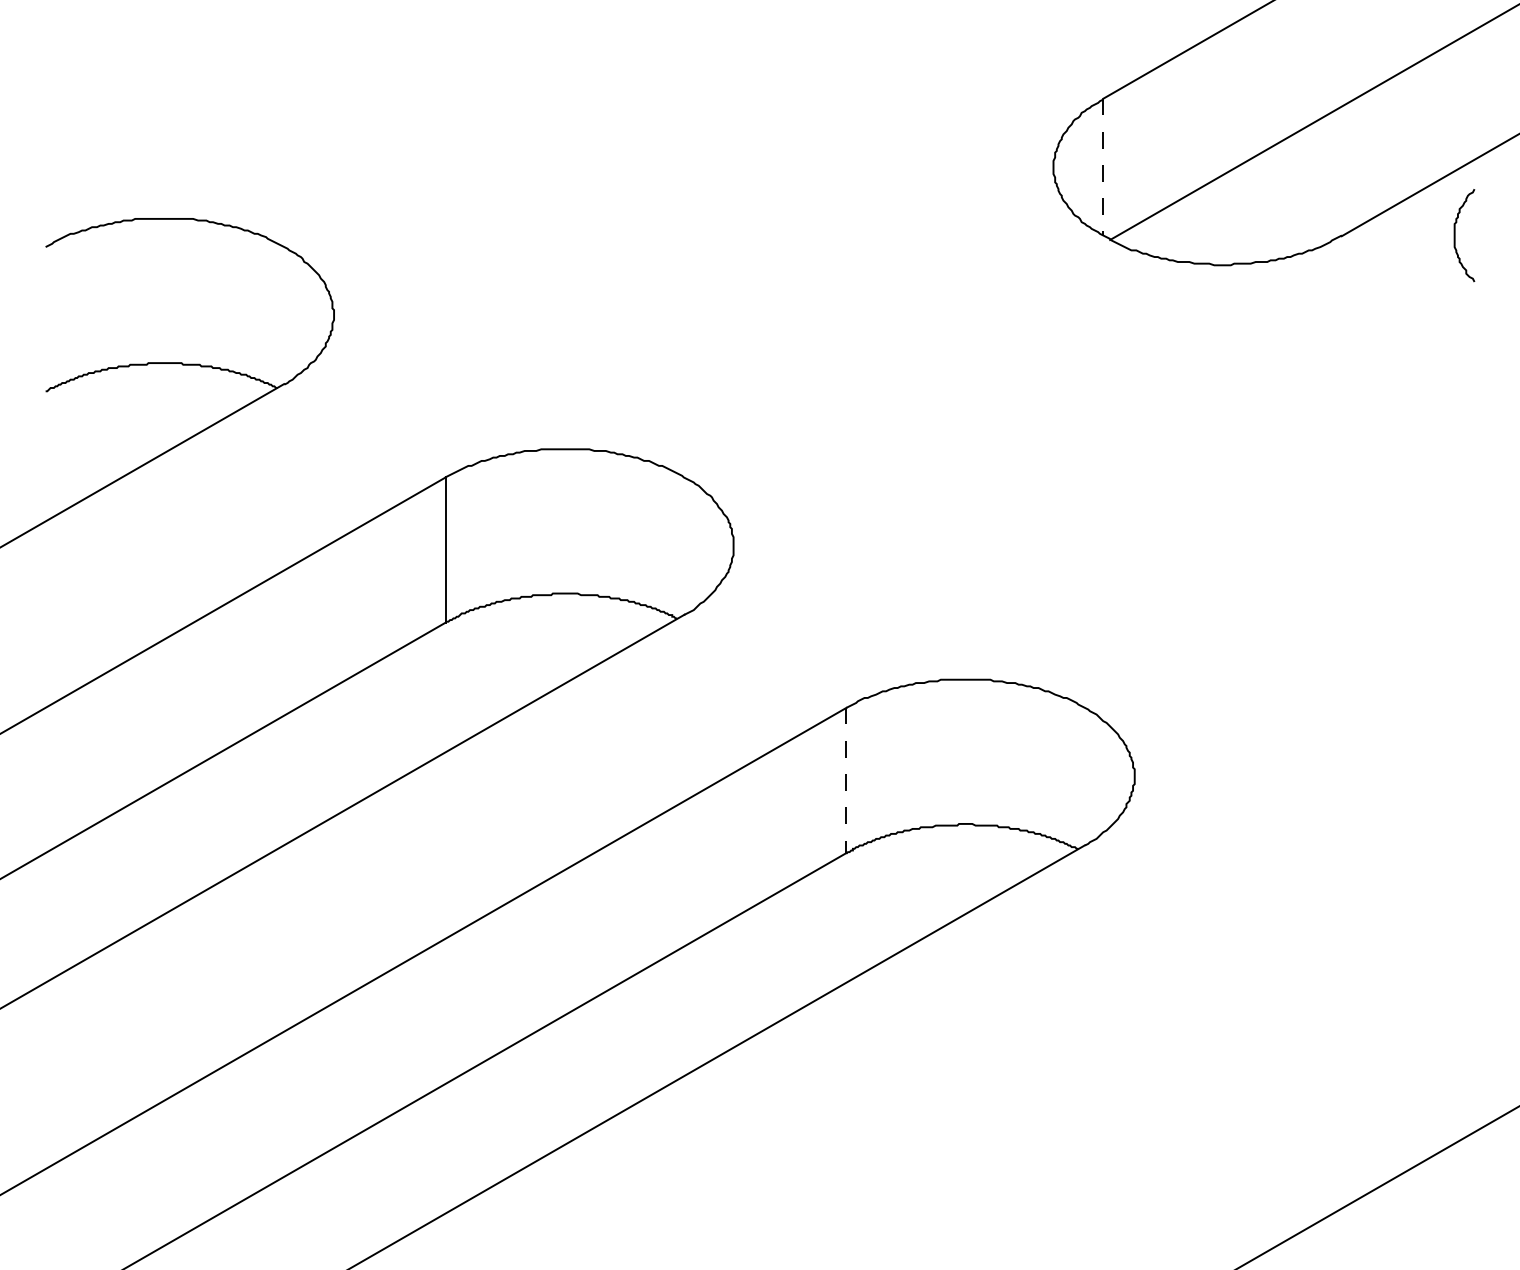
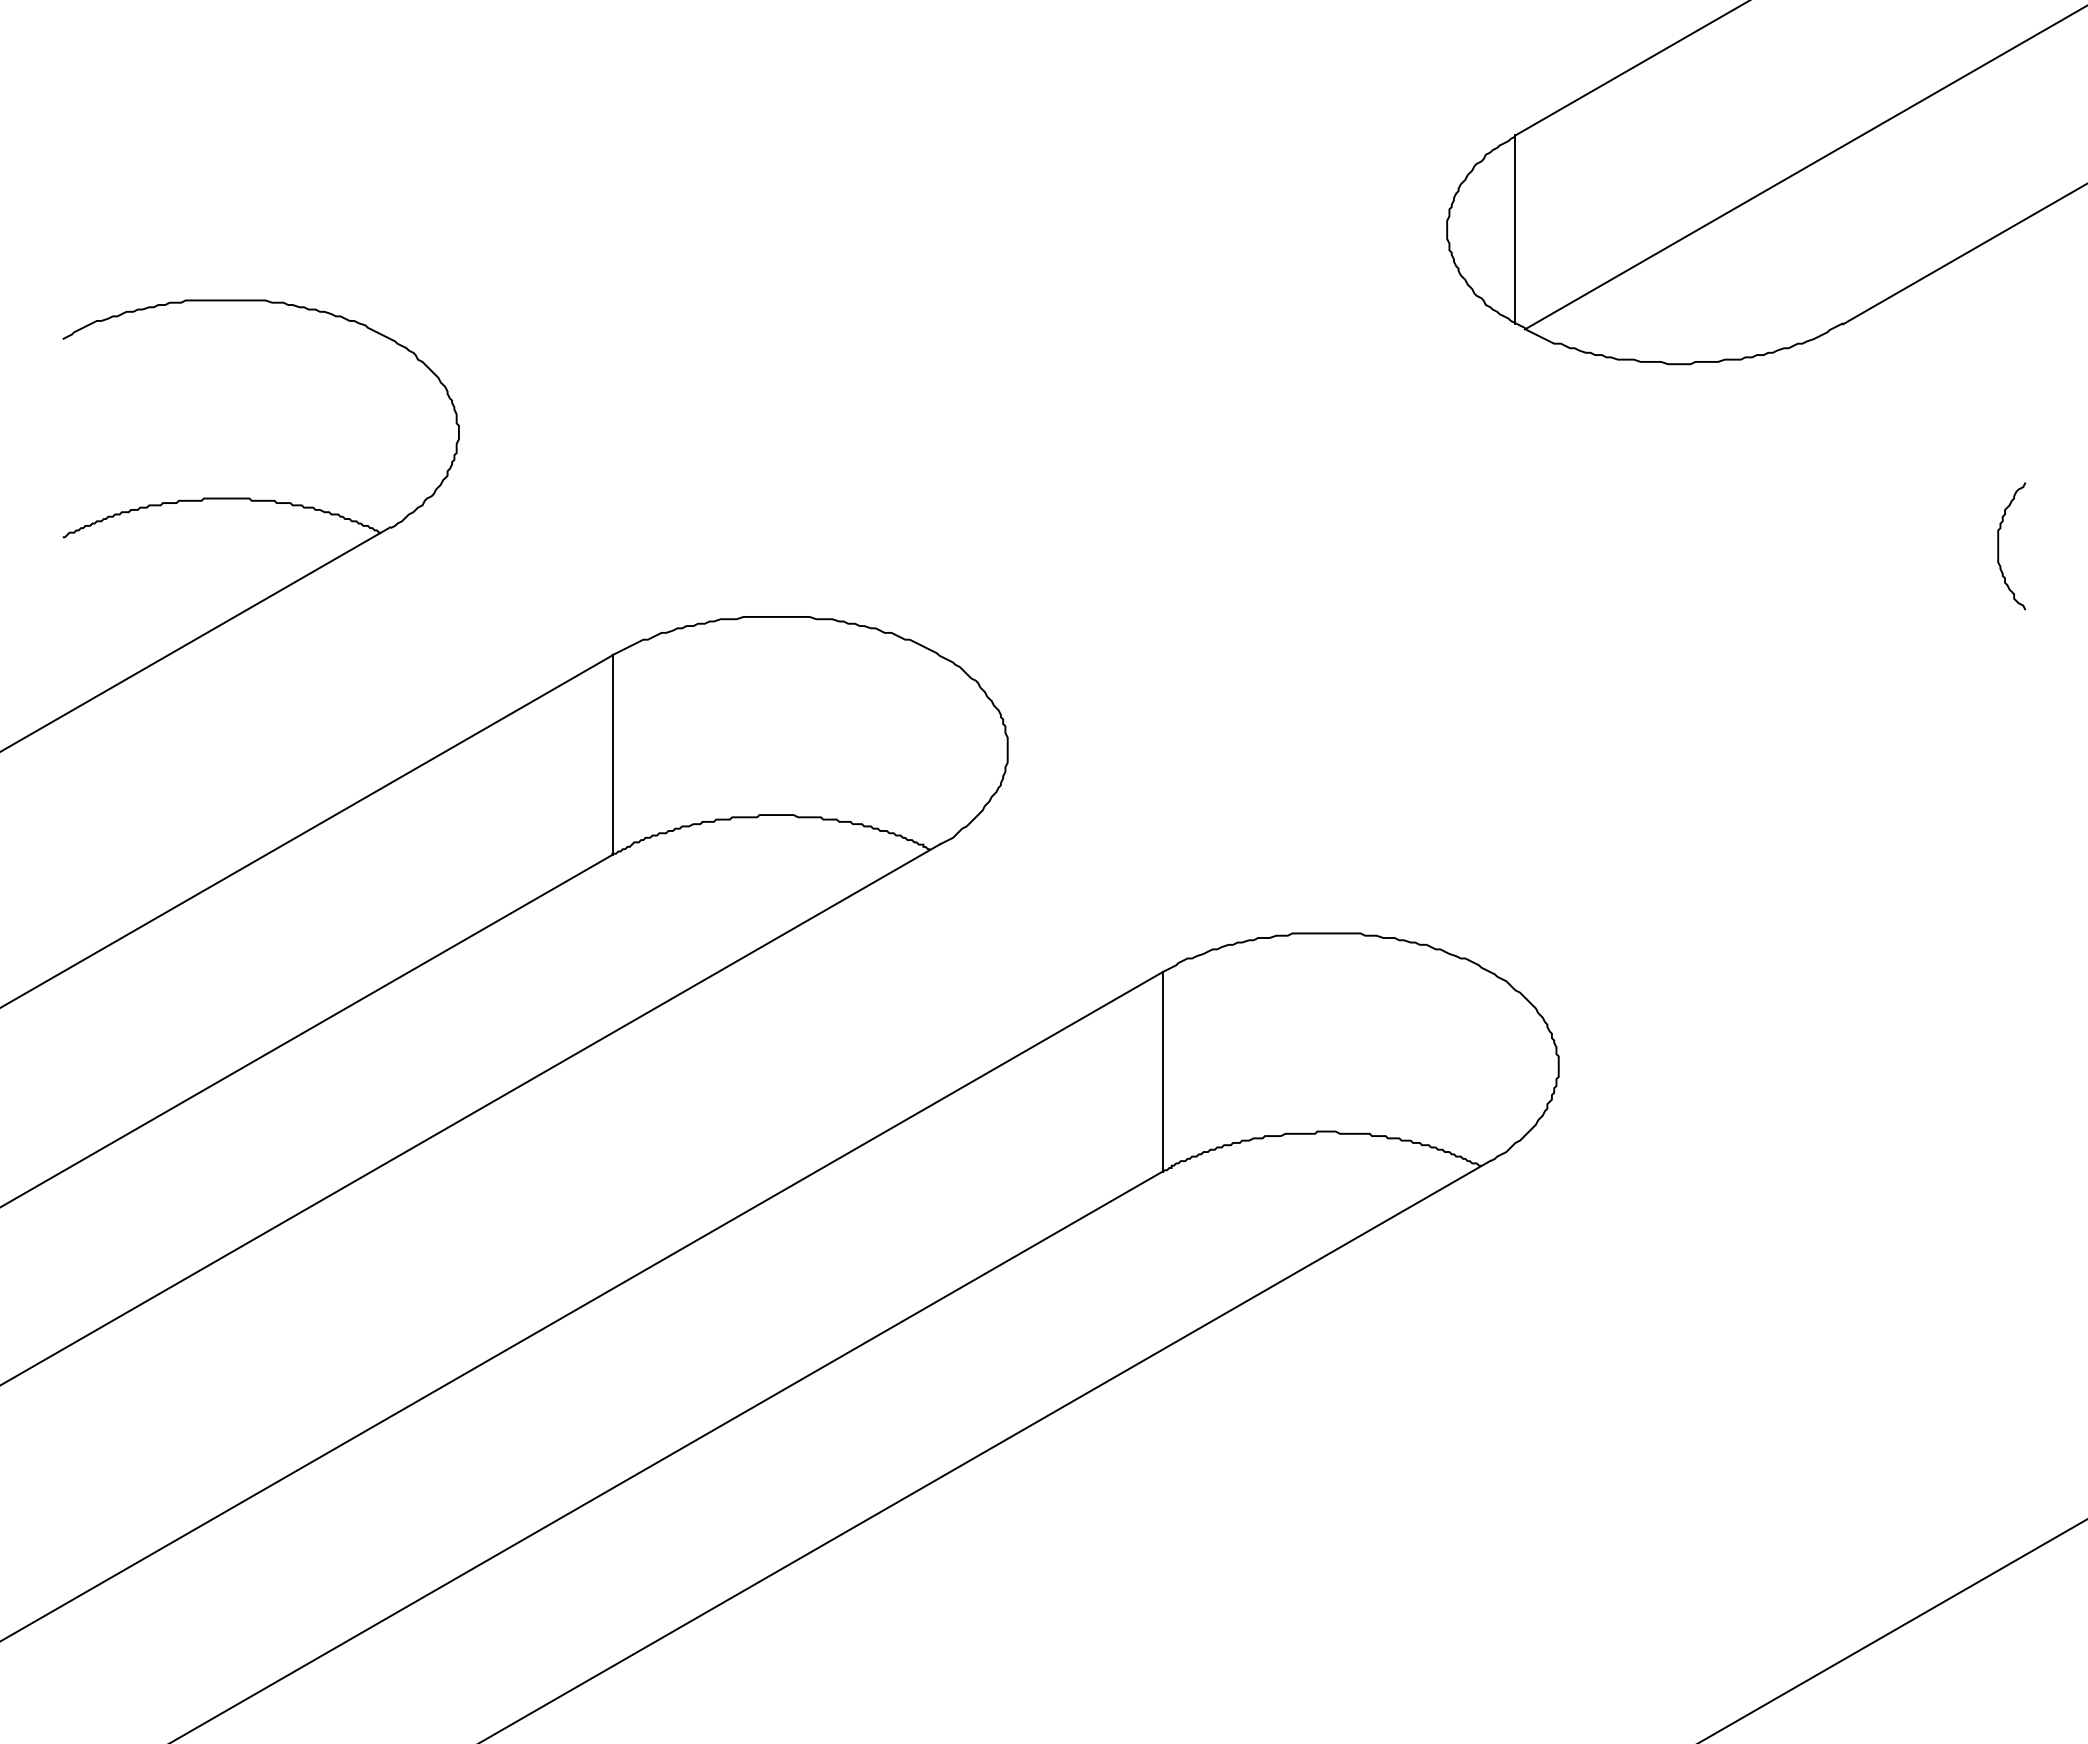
line: (1103, 167) -> (1515, 230), dashed -> solid
curve: (1455, 235) -> (1999, 546), moved
line: (846, 780) -> (1162, 1071), dashed -> solid

